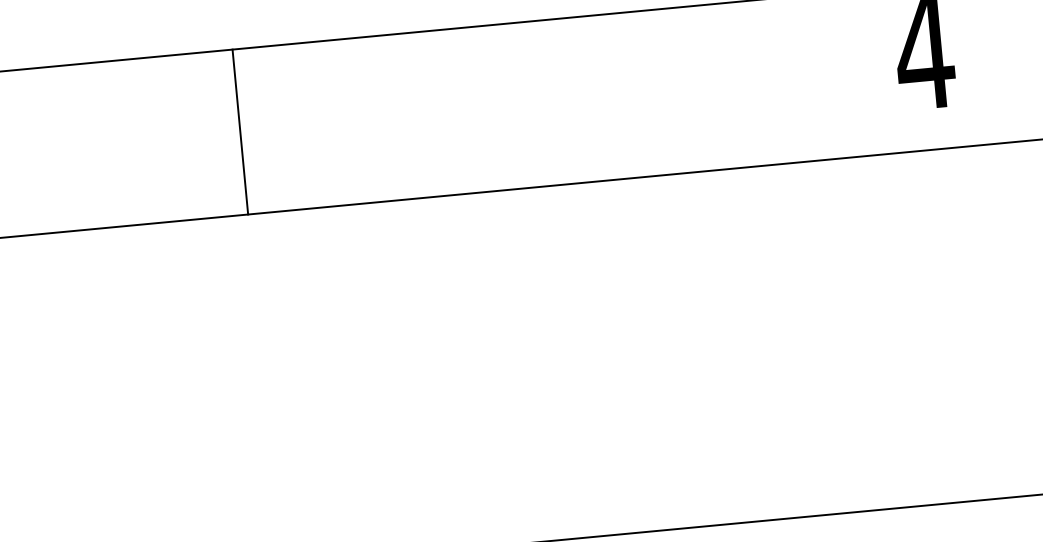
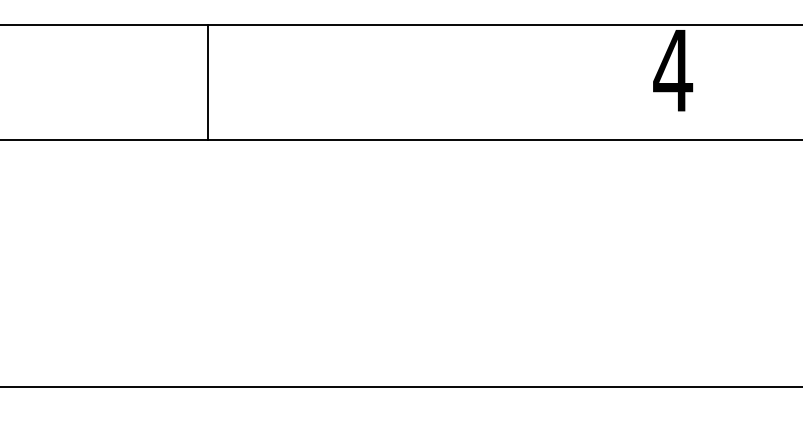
line: (240, 132) -> (208, 82), moved

